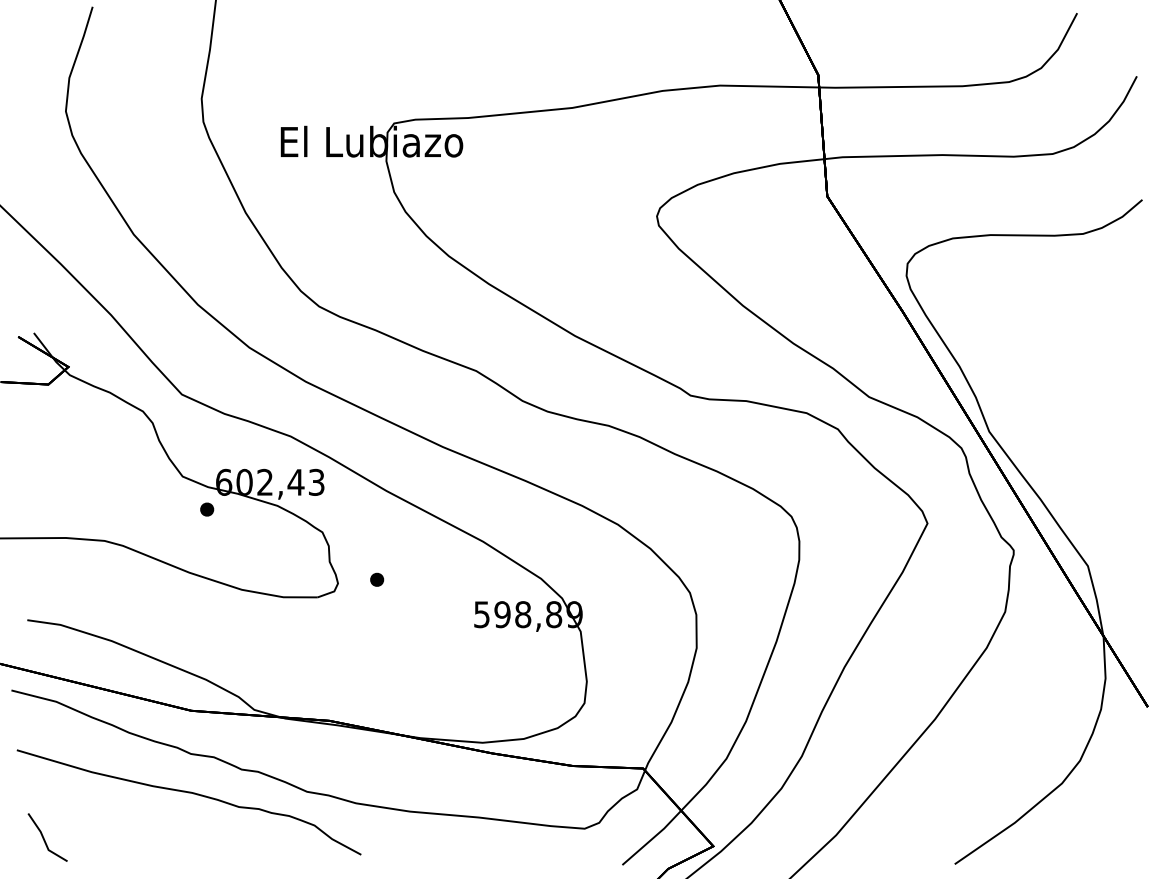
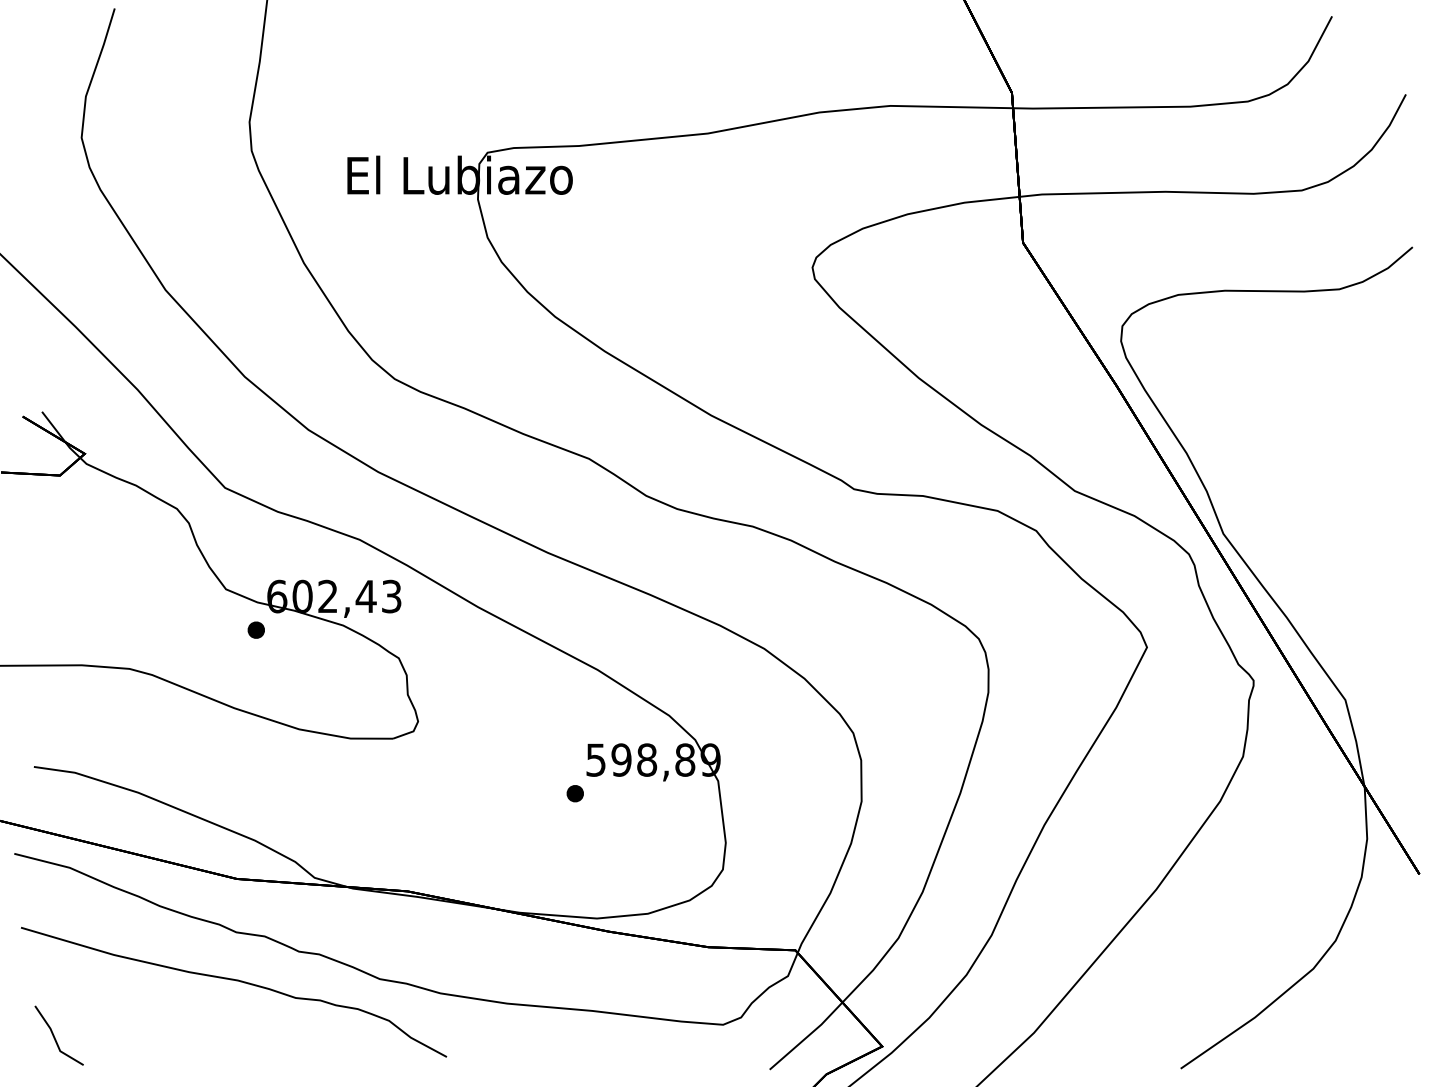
part: (377, 579) -> (575, 793), moved

